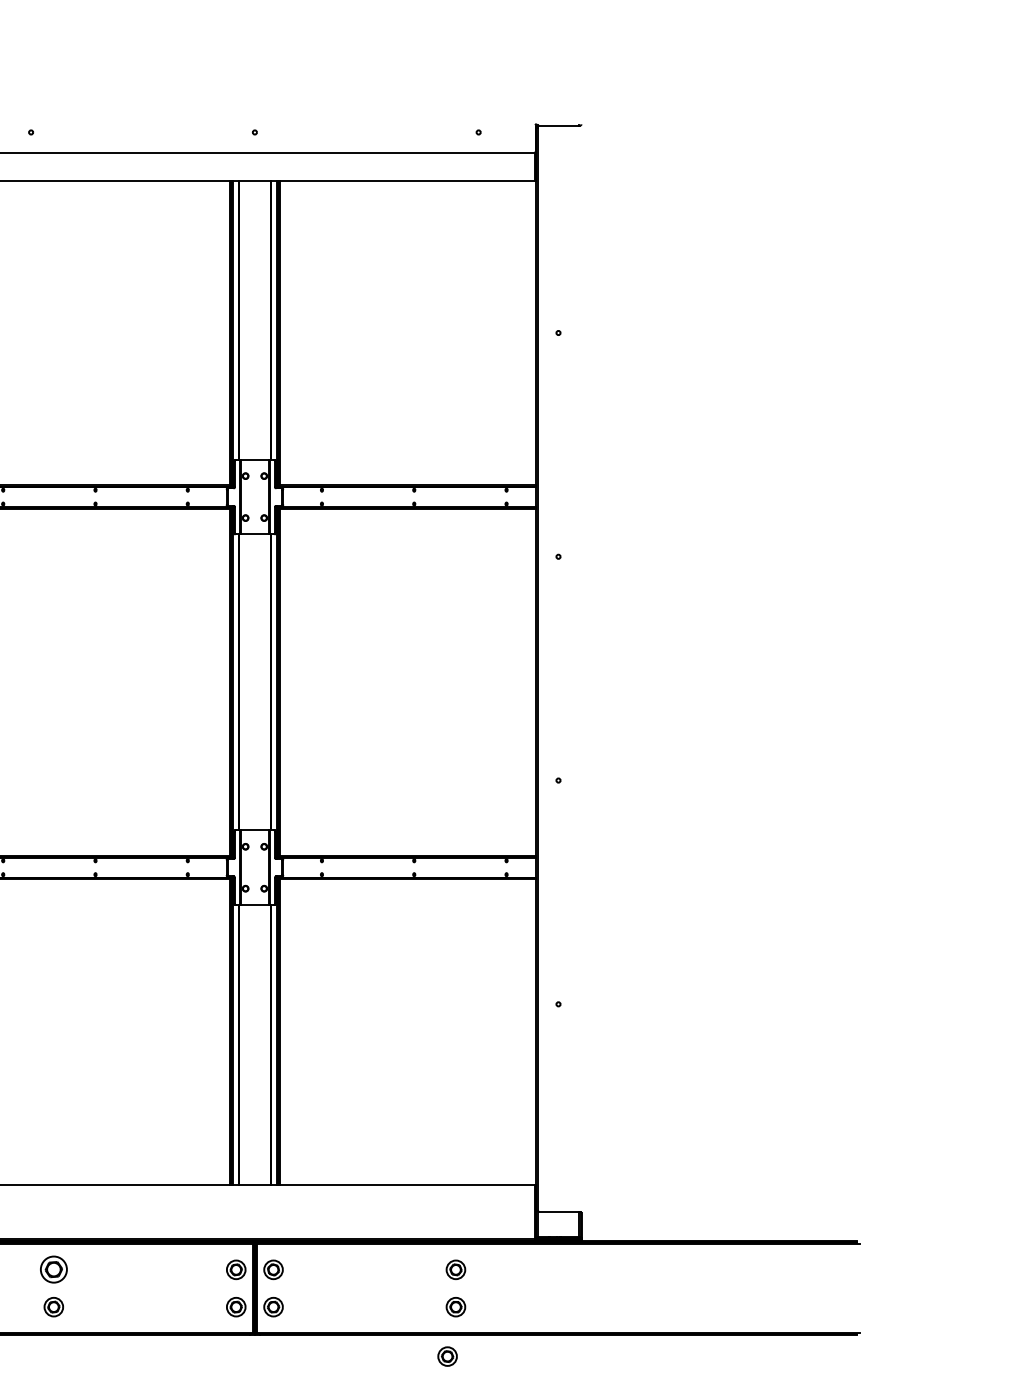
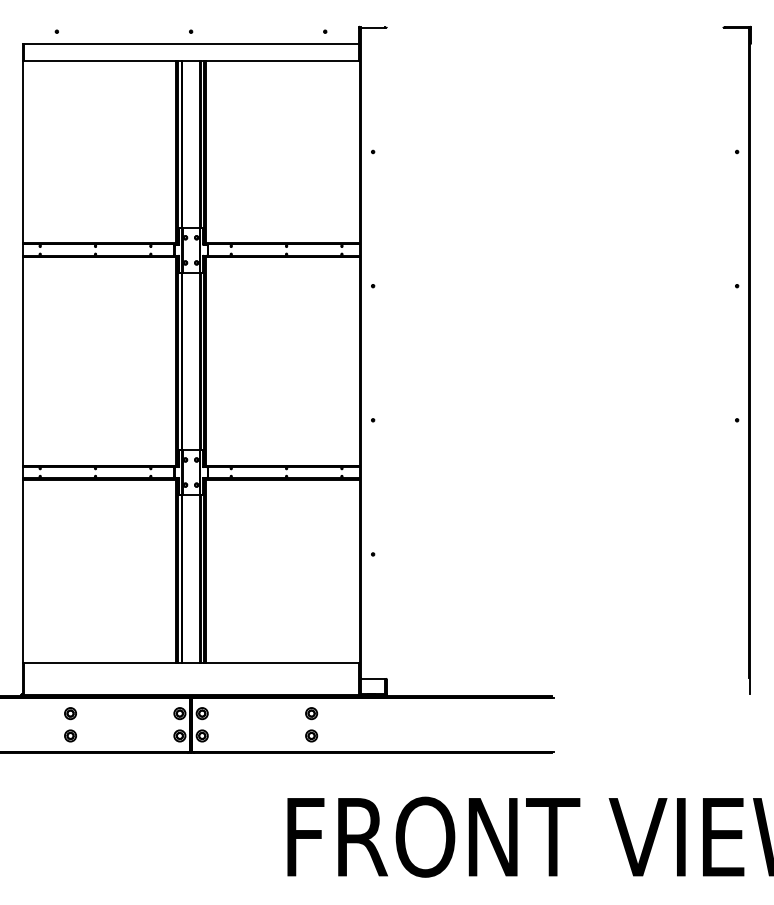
part: (53, 1269) -> (70, 713), size x0.71
part: (447, 1356) -> (306, 765), removed

